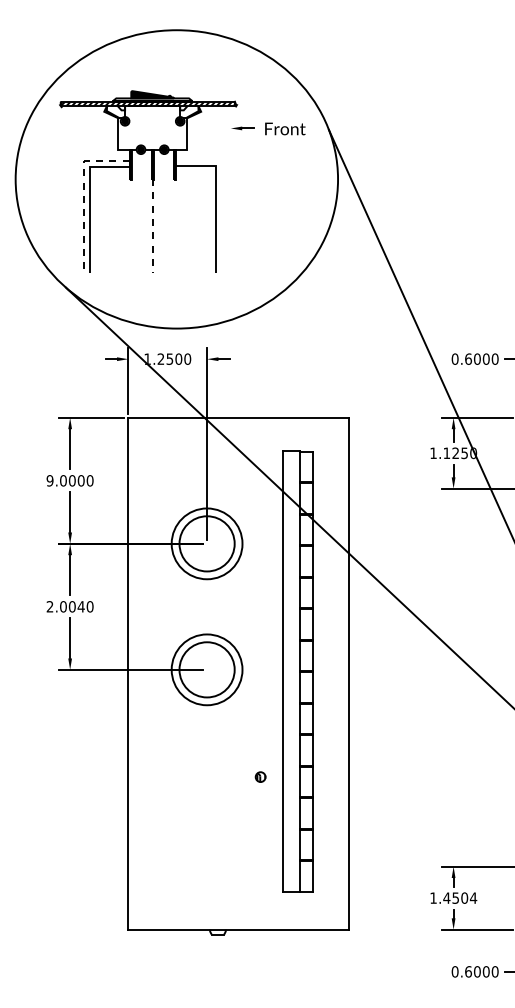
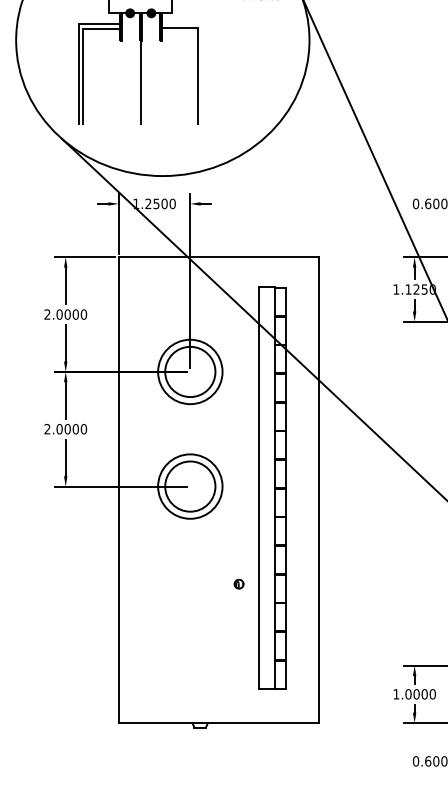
line: (84, 194) -> (78, 54), dashed -> solid
line: (152, 225) -> (140, 82), dashed -> solid
text: (49, 480) -> (46, 314), 9.0000 -> 2.0000
text: (80, 606) -> (75, 428), 2.0040 -> 2.0000
text: (460, 897) -> (420, 693), 1.4504 -> 1.0000

